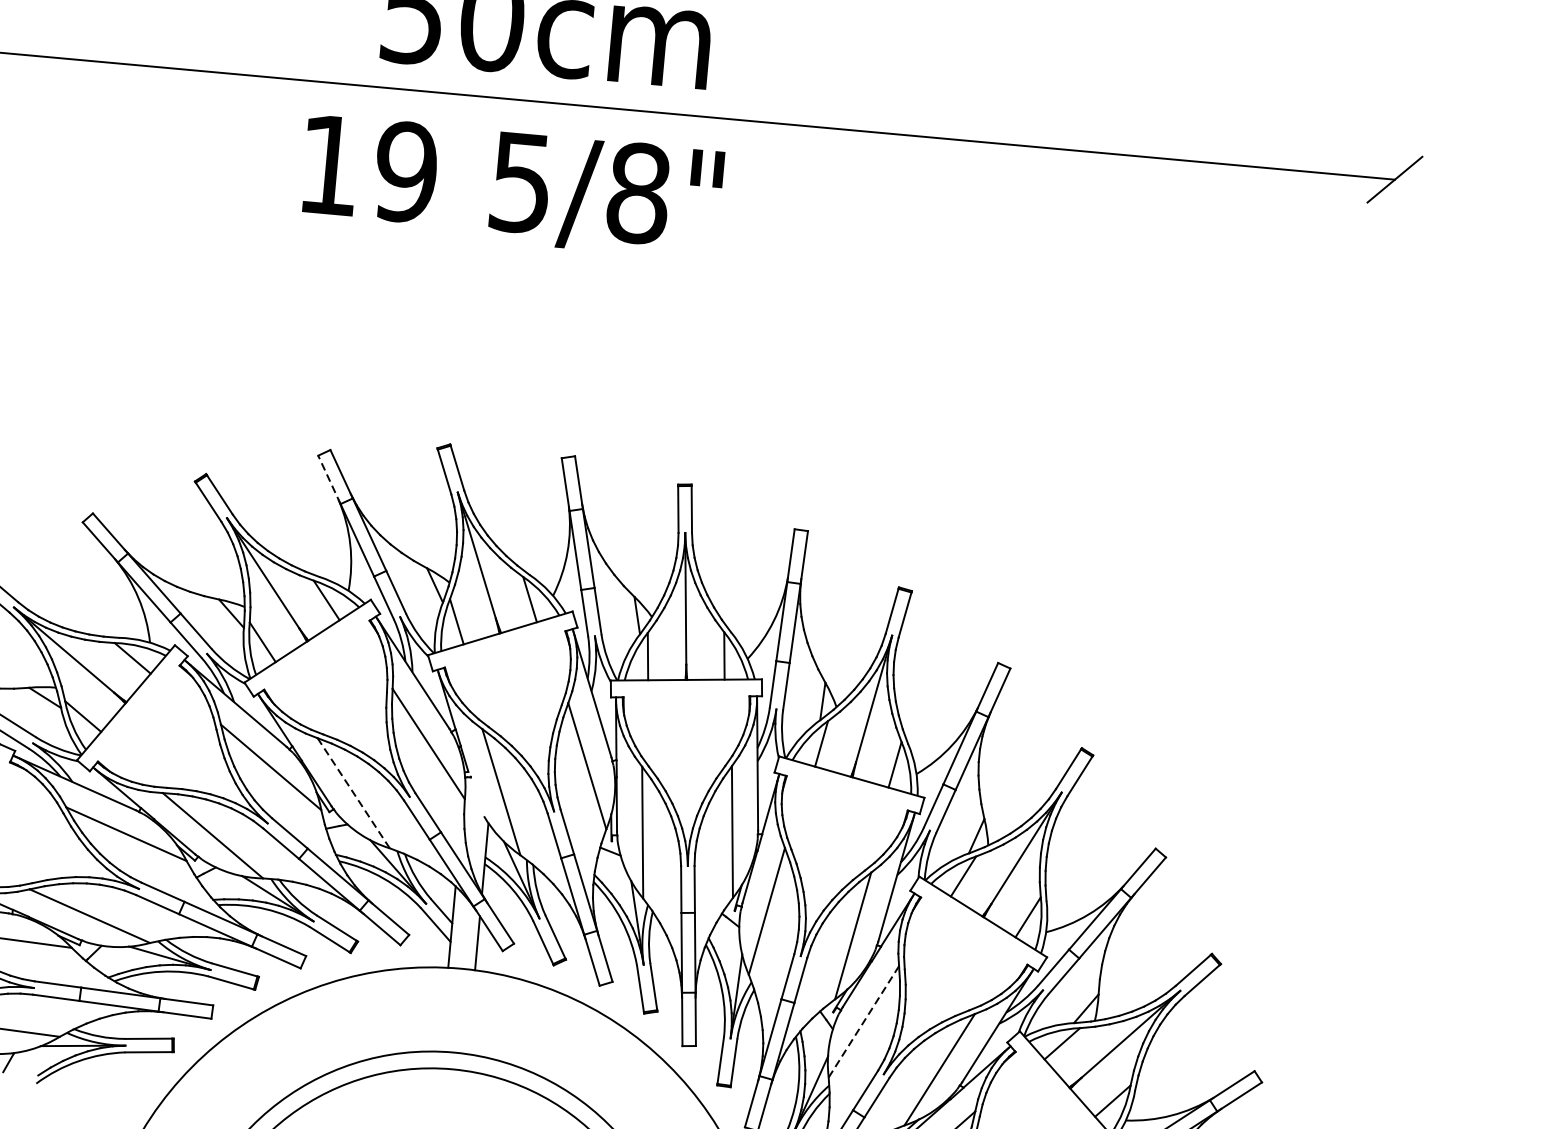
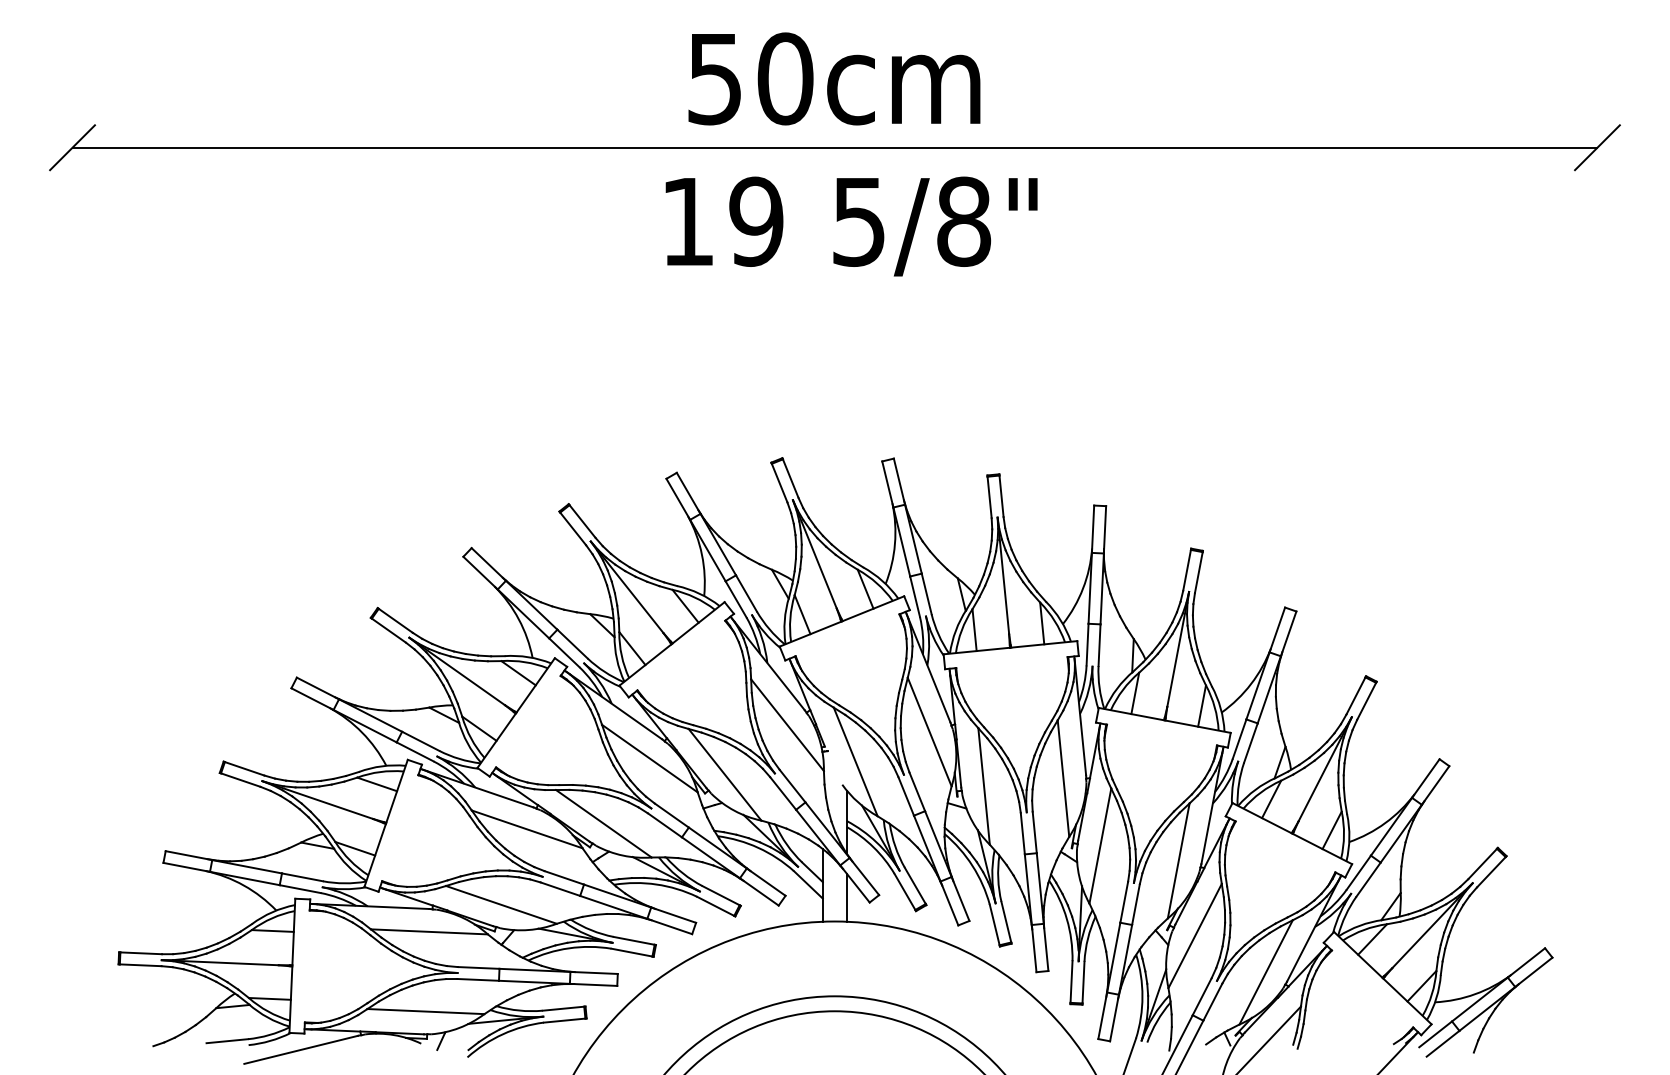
text: (512, 187) -> (851, 226), moved
line: (329, 480) -> (678, 499), dashed -> solid
line: (354, 792) -> (725, 774), dashed -> solid
line: (864, 1022) -> (1195, 936), dashed -> solid

